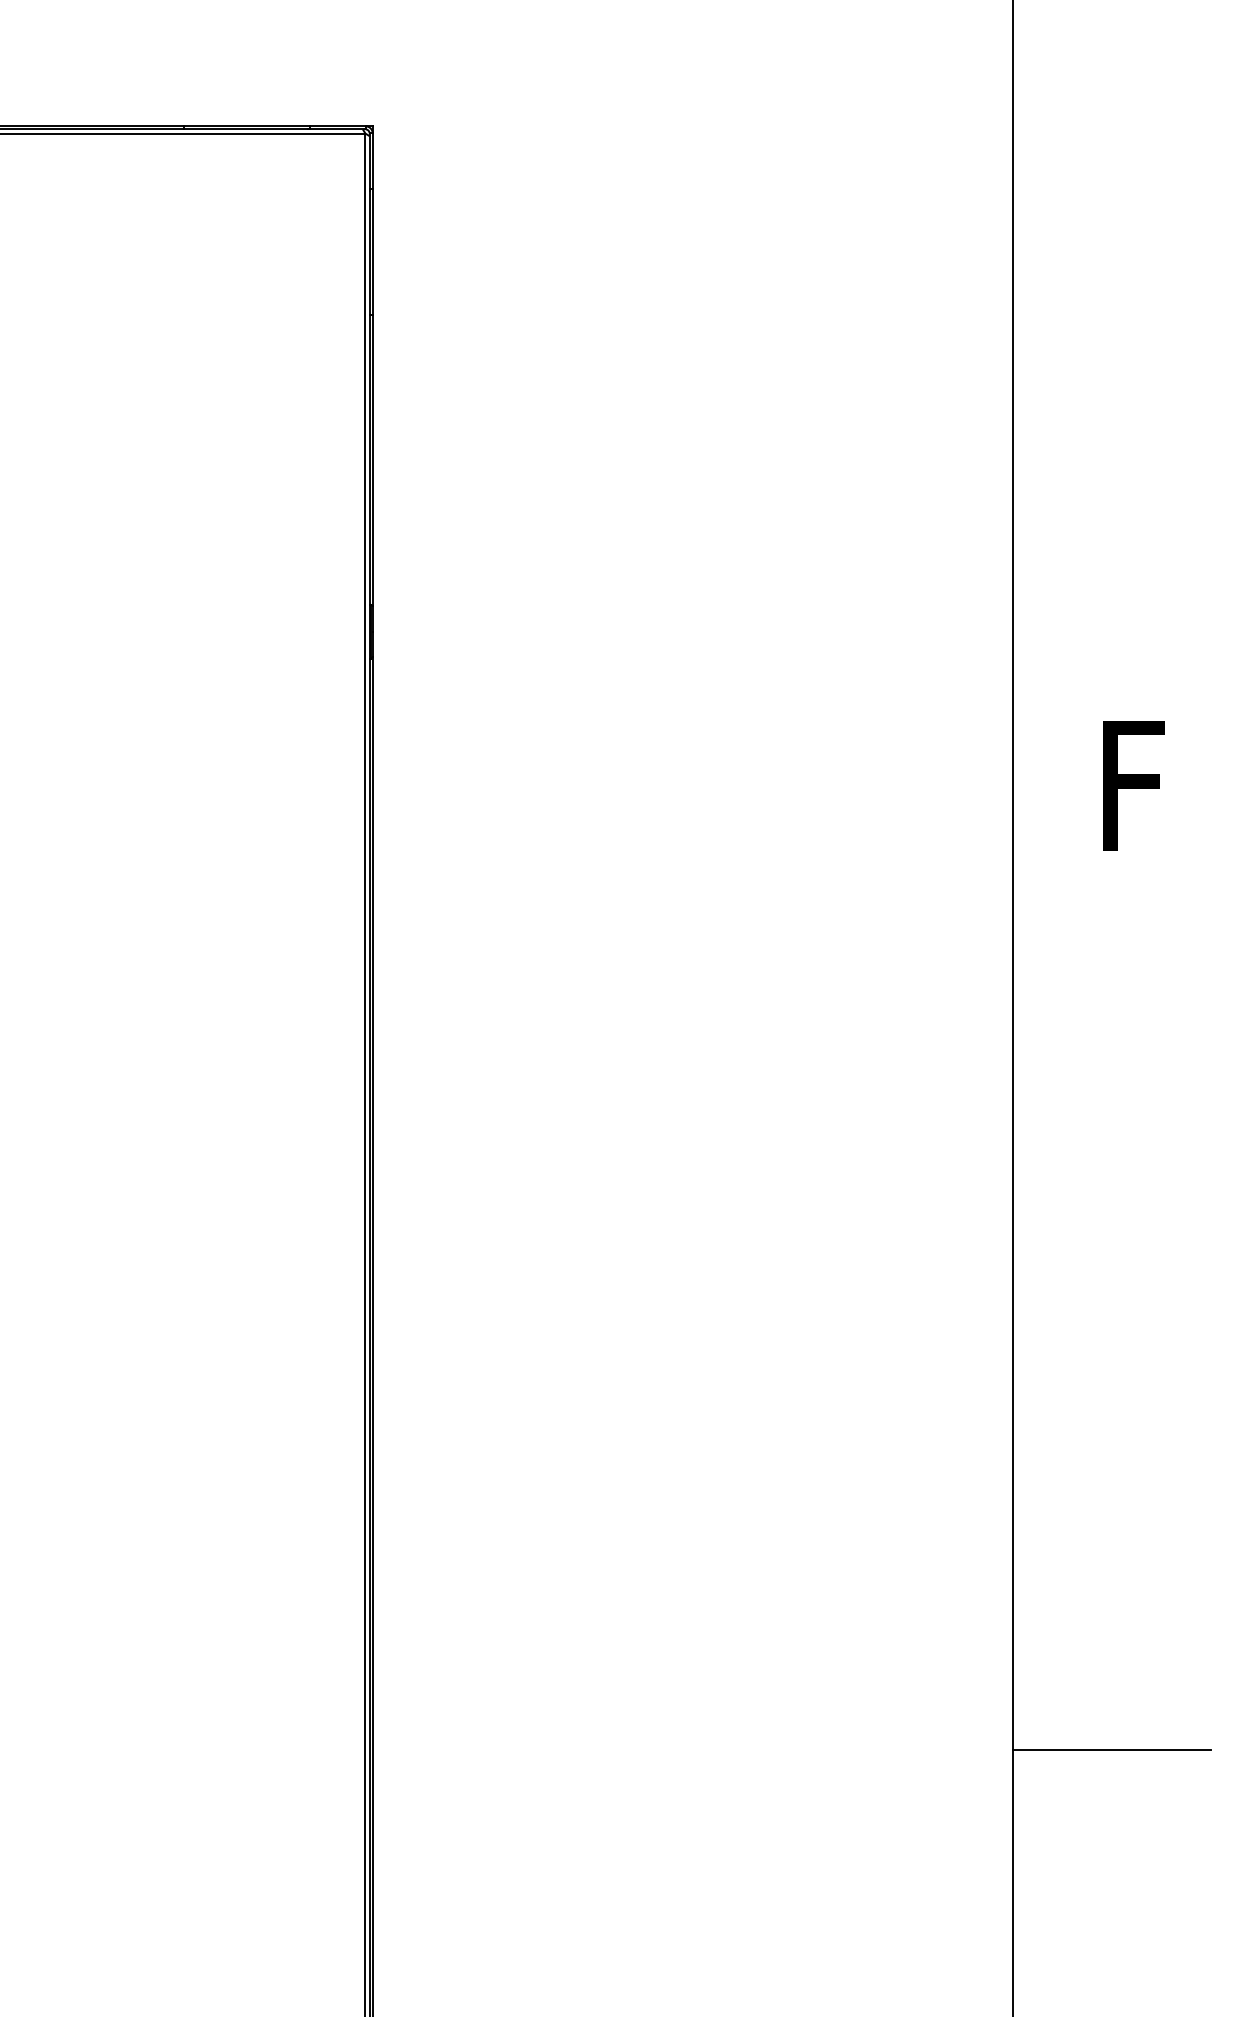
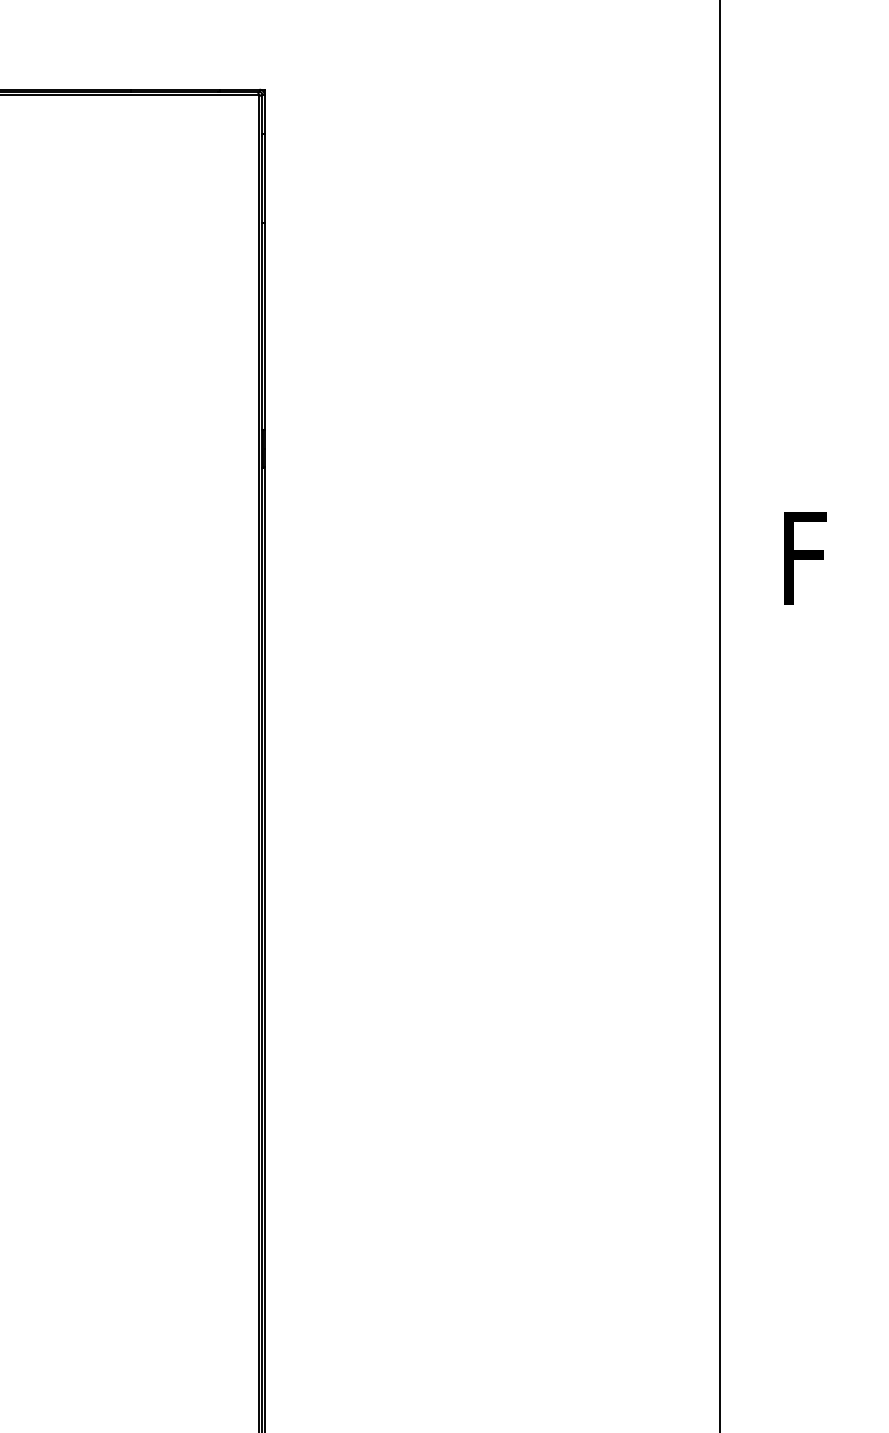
line: (1112, 1749) -> (790, 1242), removed

